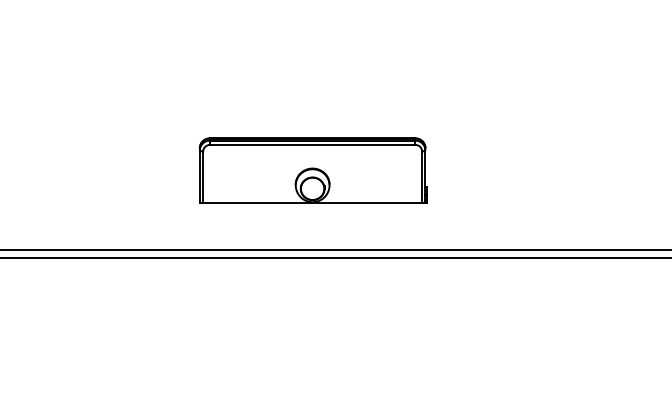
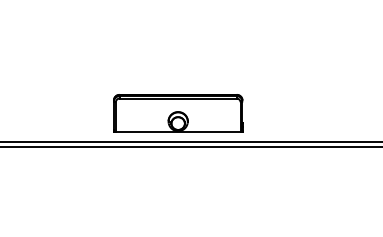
part: (313, 171) -> (178, 113), moved

